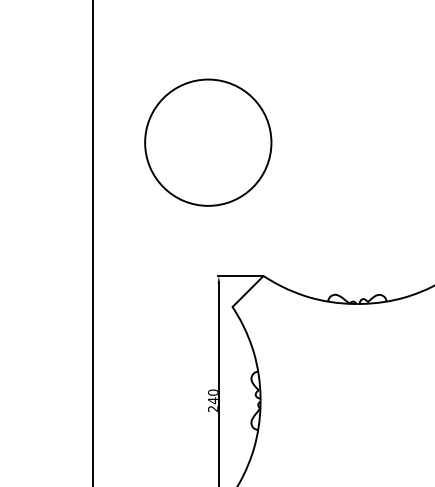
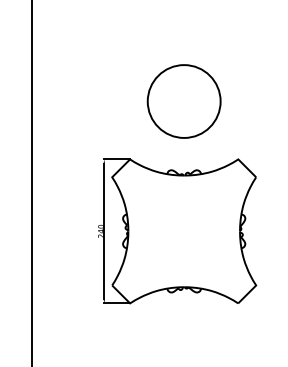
circle: (207, 142) -> (183, 101), moved

